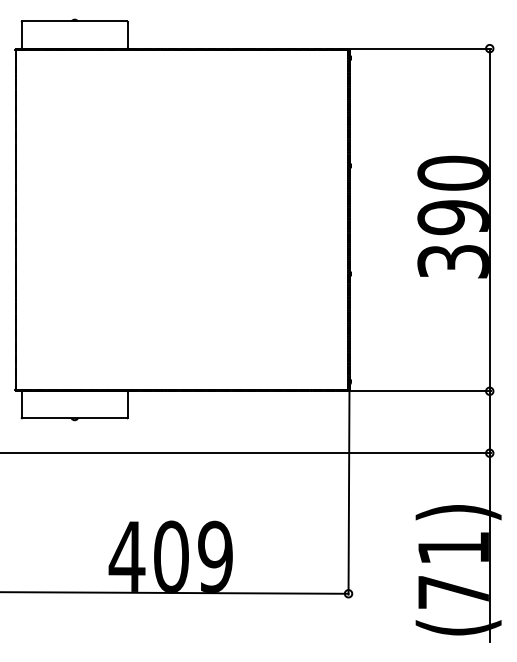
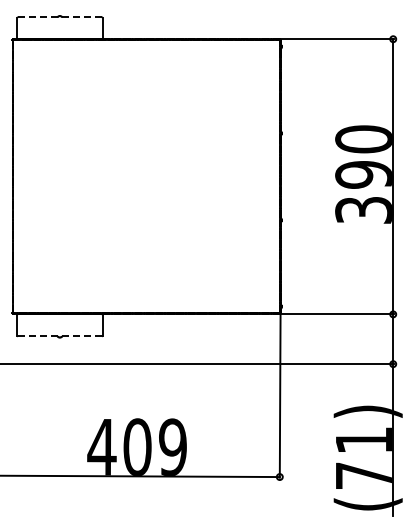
line: (74, 21) -> (59, 17), solid -> dashed
line: (74, 418) -> (59, 336), solid -> dashed

